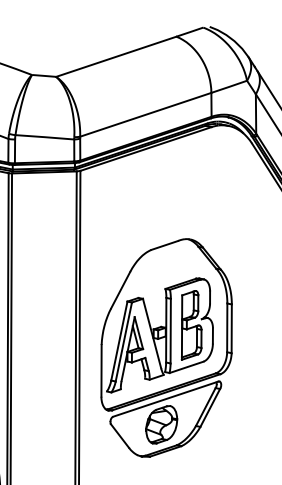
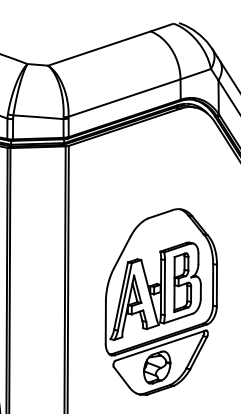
part: (165, 347) -> (160, 301), moved

